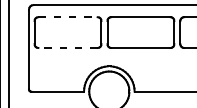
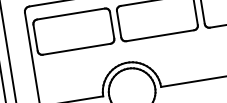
line: (68, 17) -> (71, 14), dashed -> solid
line: (68, 47) -> (77, 48), dashed -> solid

